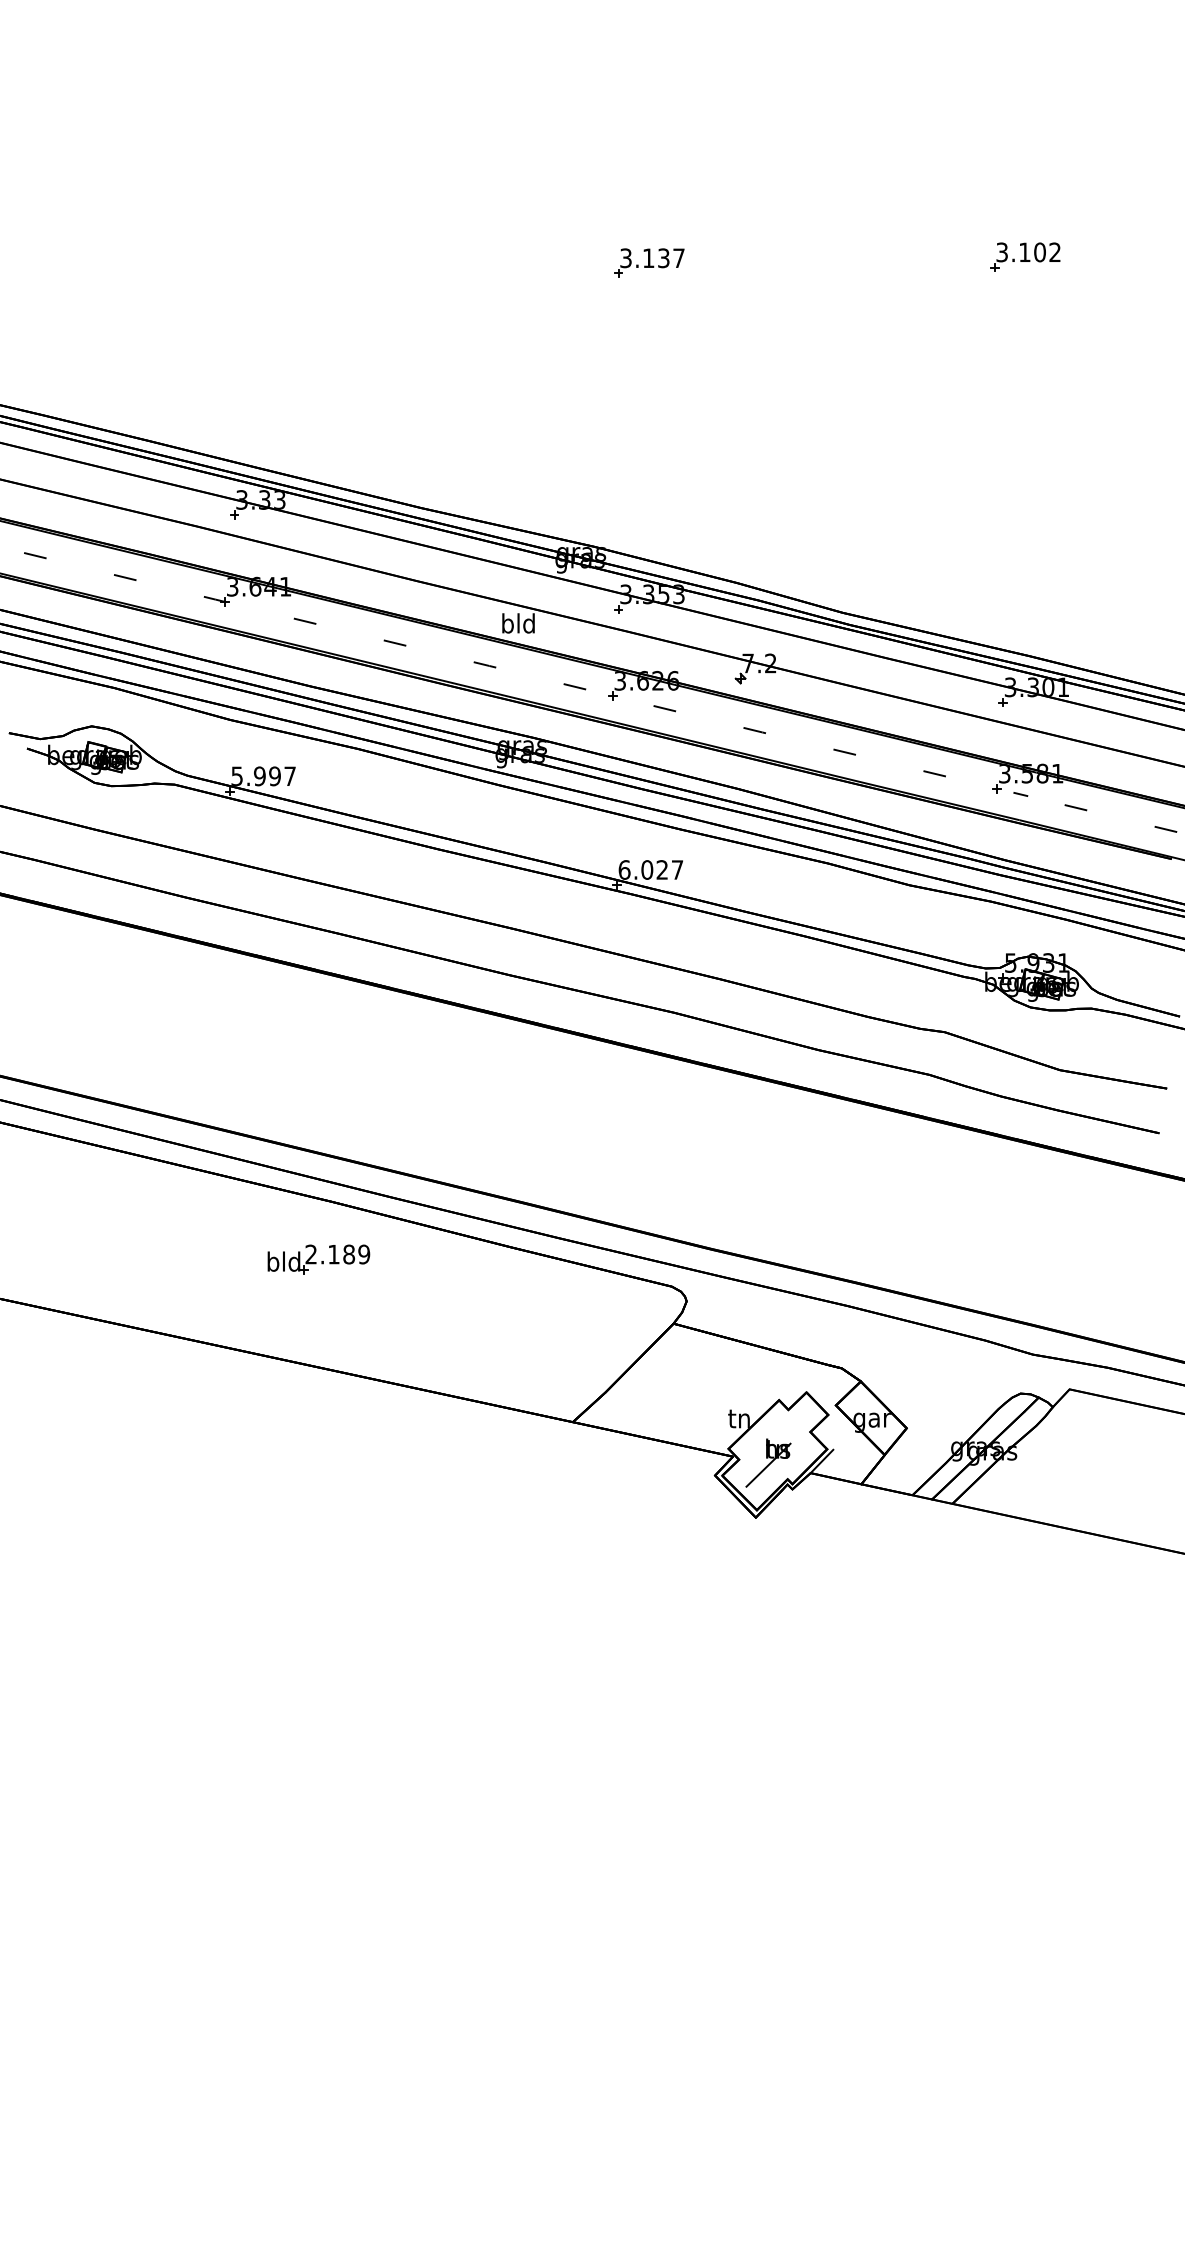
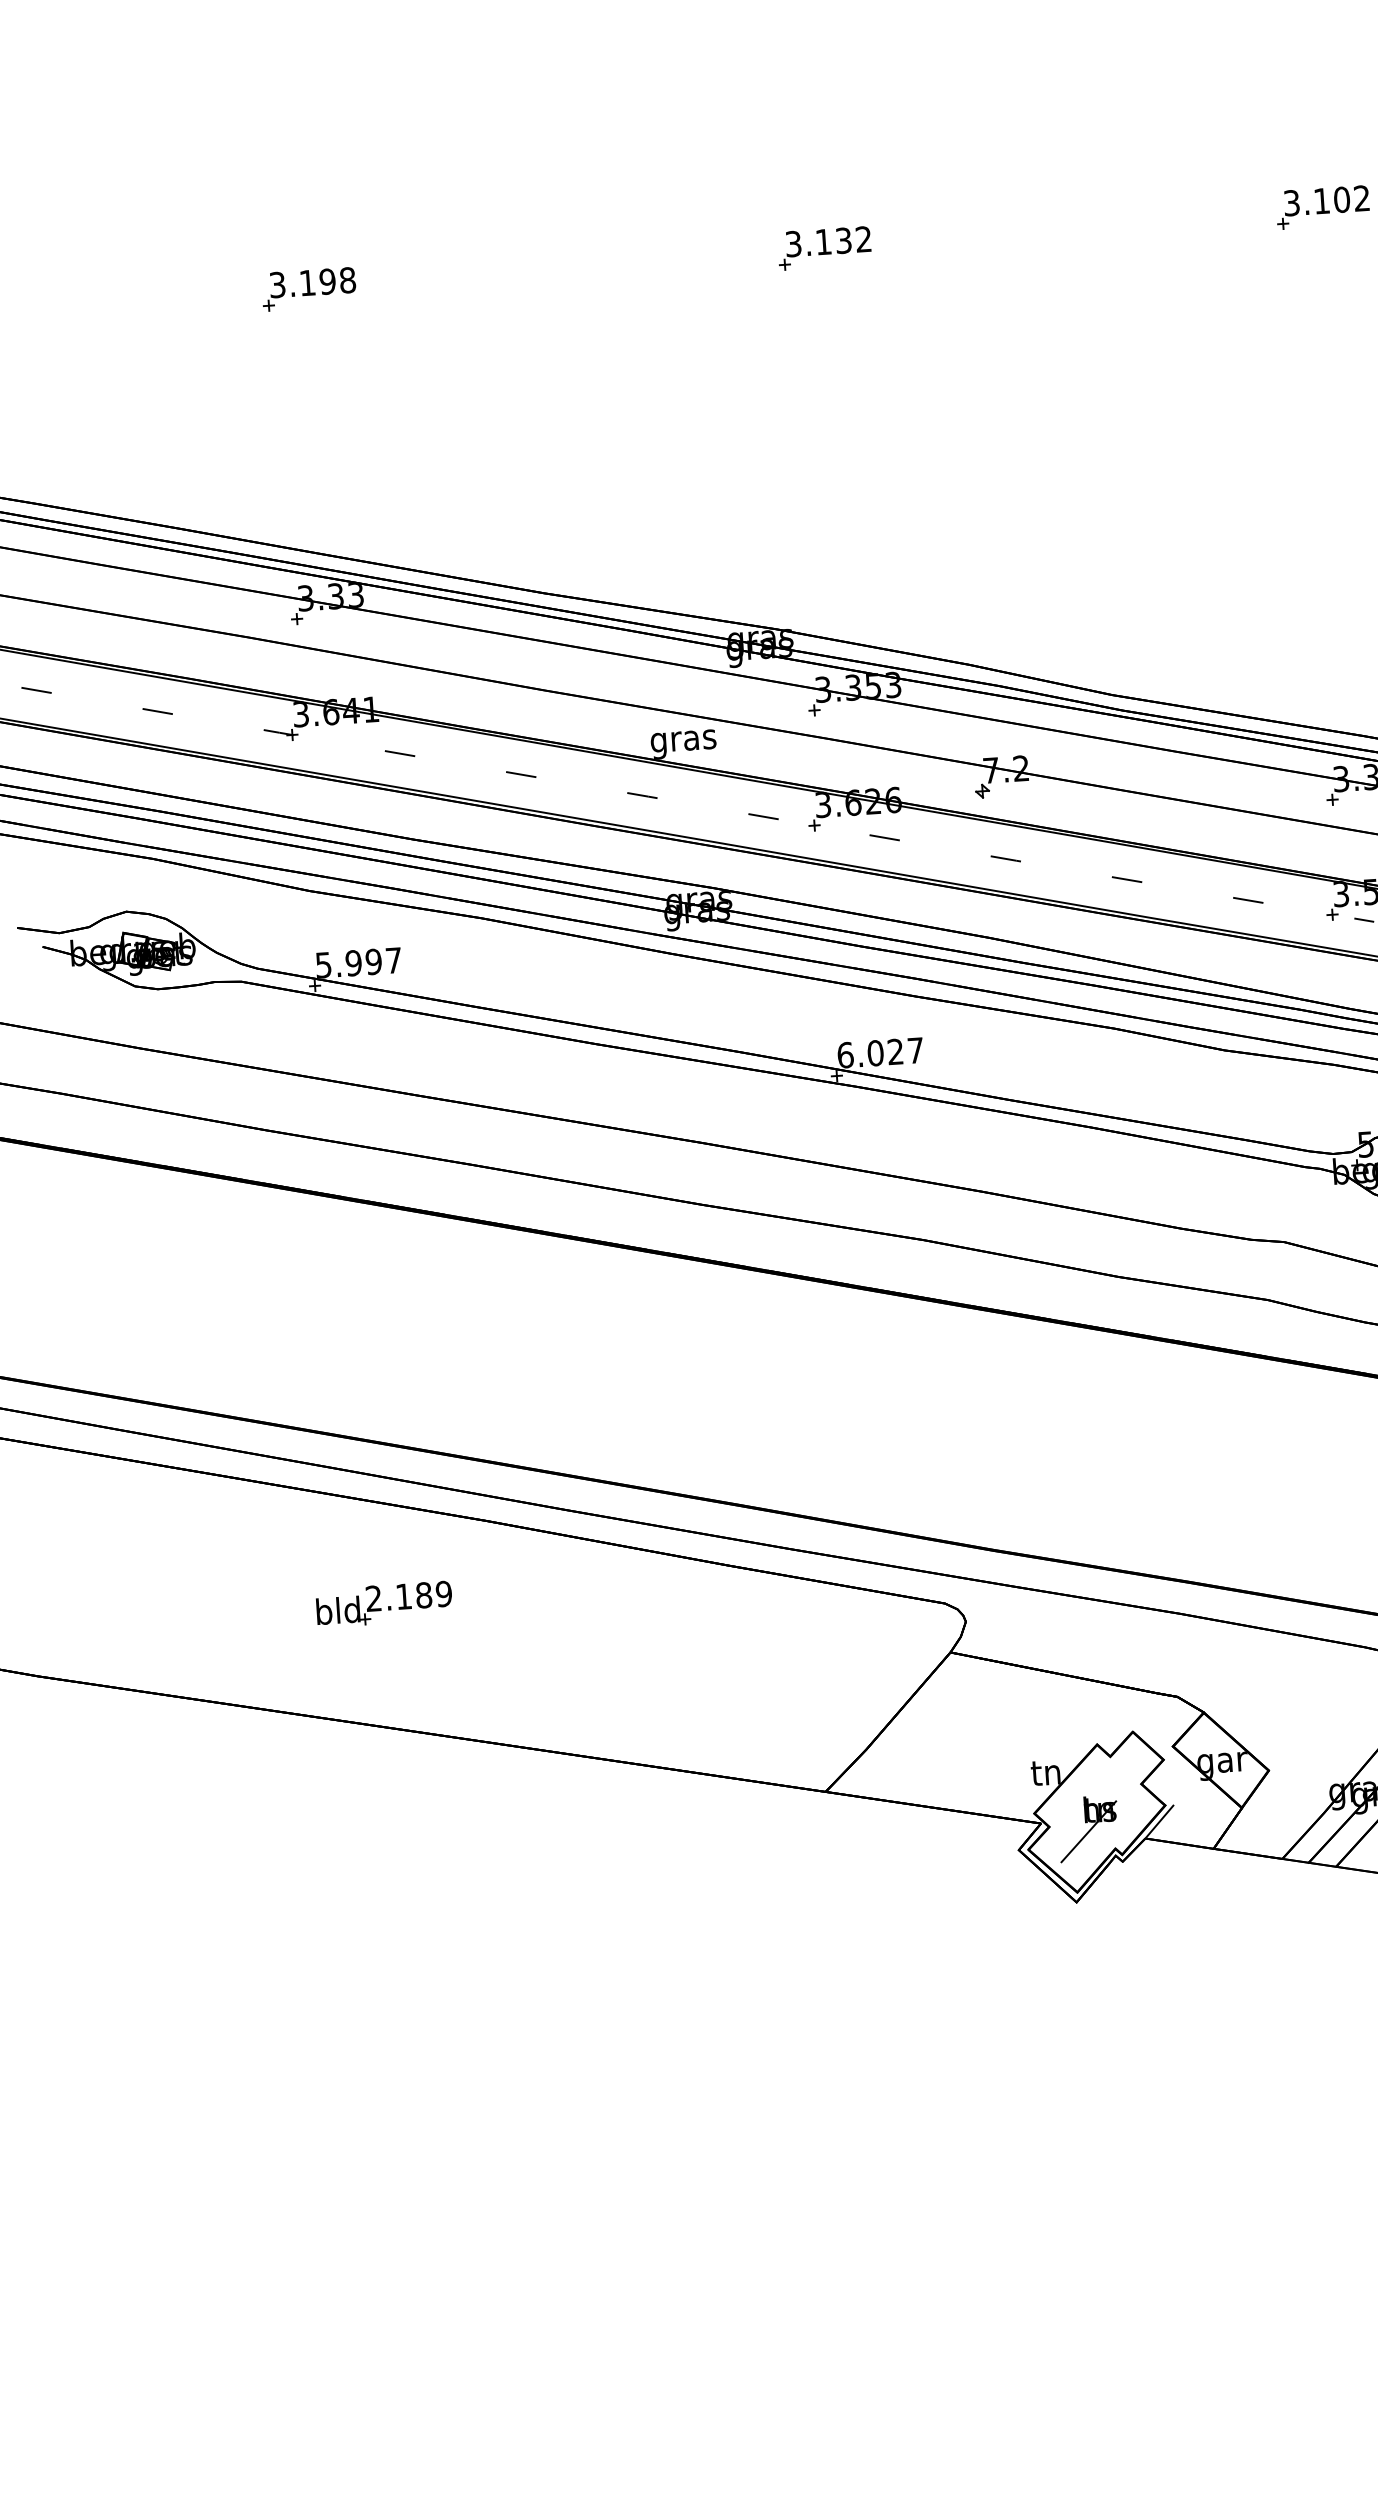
text: (678, 257) -> (863, 238), 3.137 -> 3.132
part: (259, 267) -> (308, 288), added
text: (518, 625) -> (683, 740), bld -> gras
part: (318, 1259) -> (383, 1604), moved

